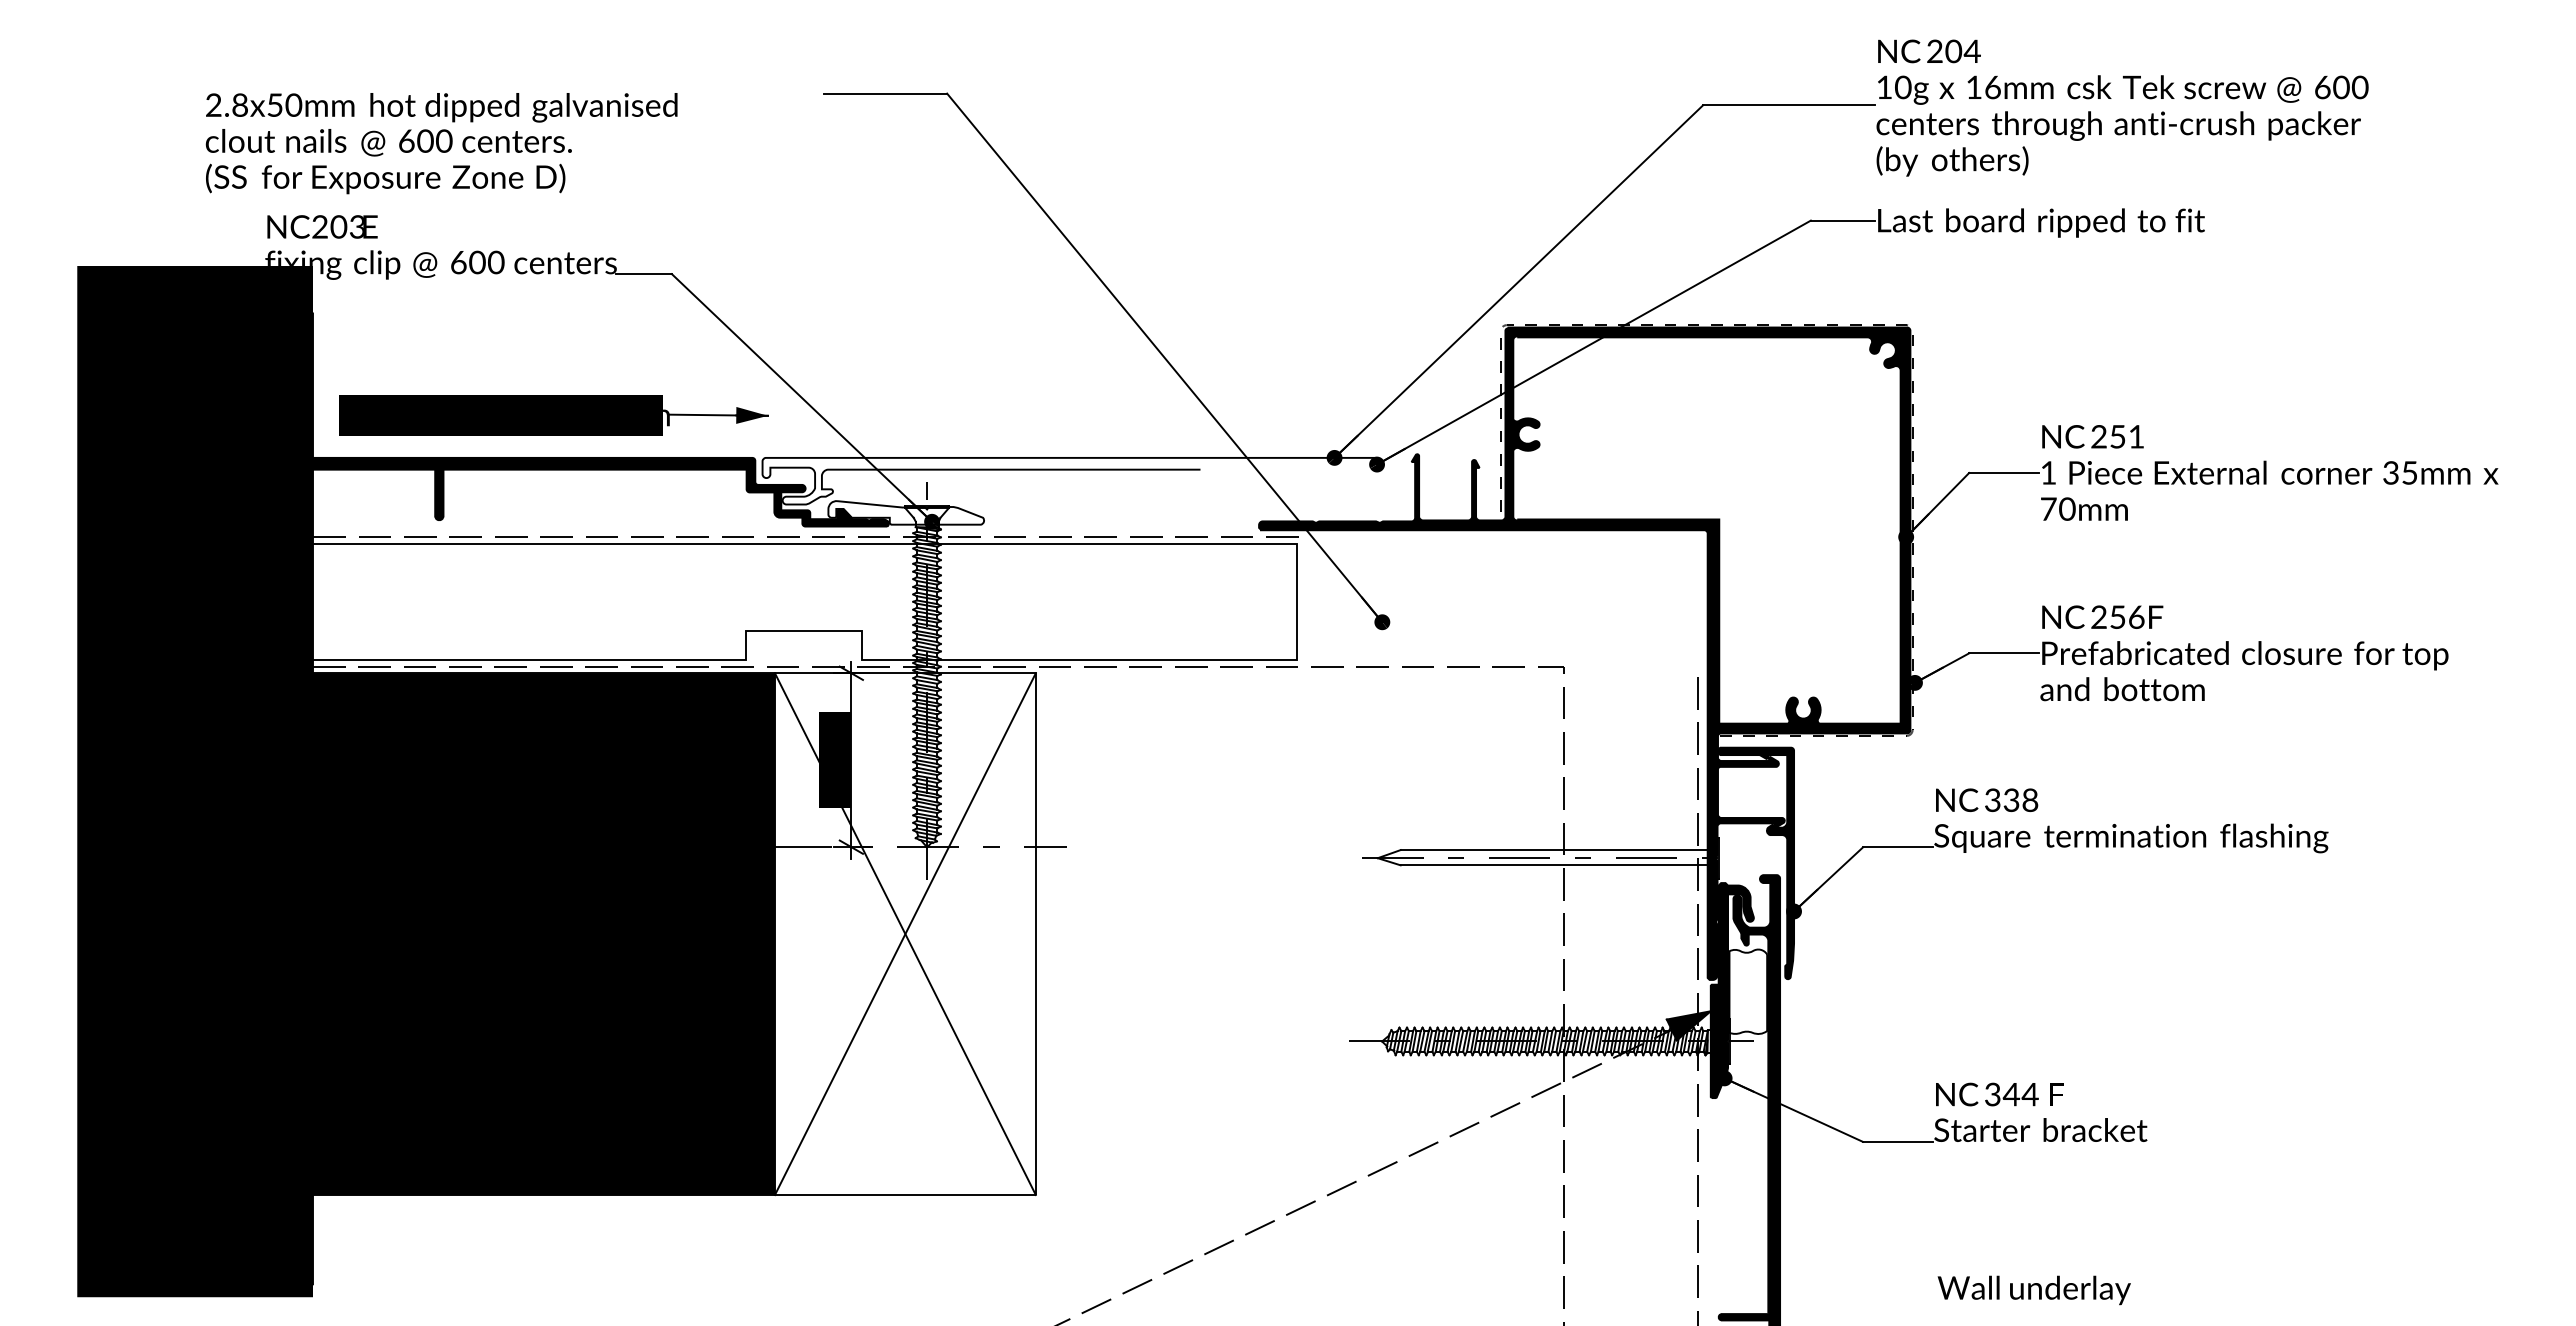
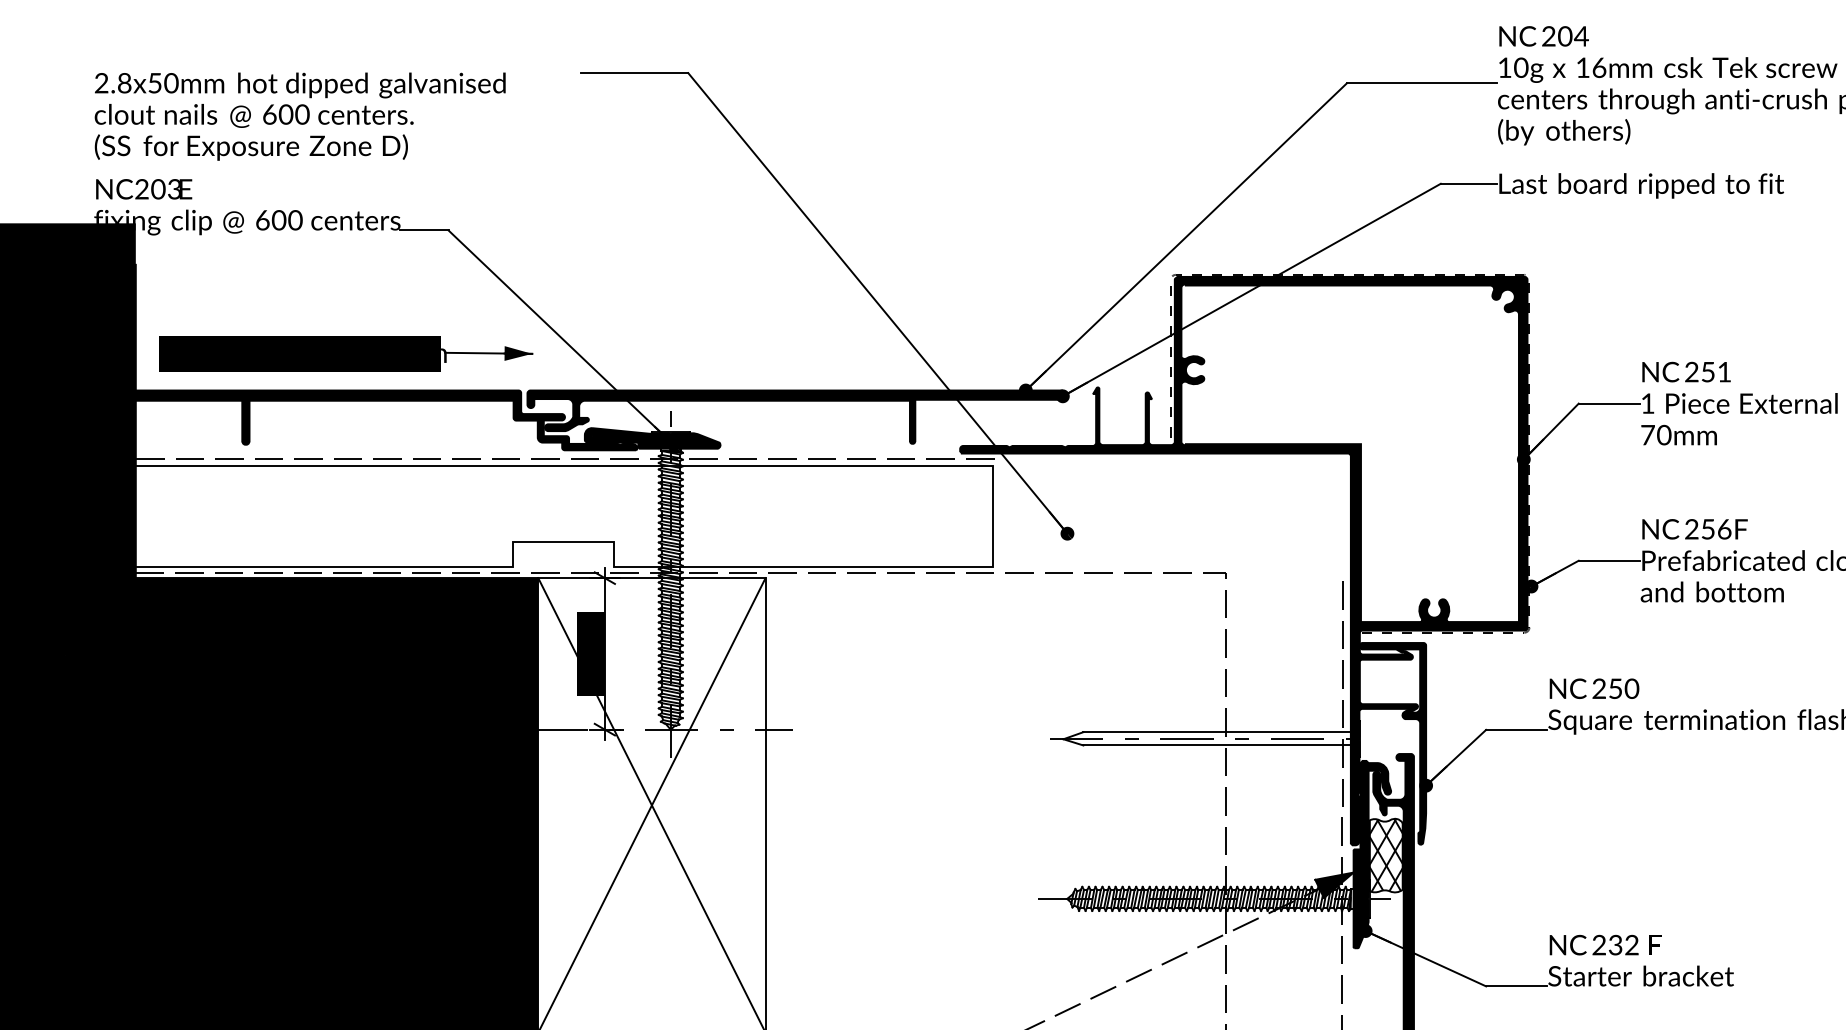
text: (441, 143) -> (300, 116), moved
fill: (1069, 488) -> (794, 417), added
fill: (906, 512) -> (652, 438), added
text: (2011, 800) -> (1615, 688), 338 -> 250
hatch: (1748, 991) -> (1386, 855), added
text: (2011, 1094) -> (1615, 945), 344 -> 232

